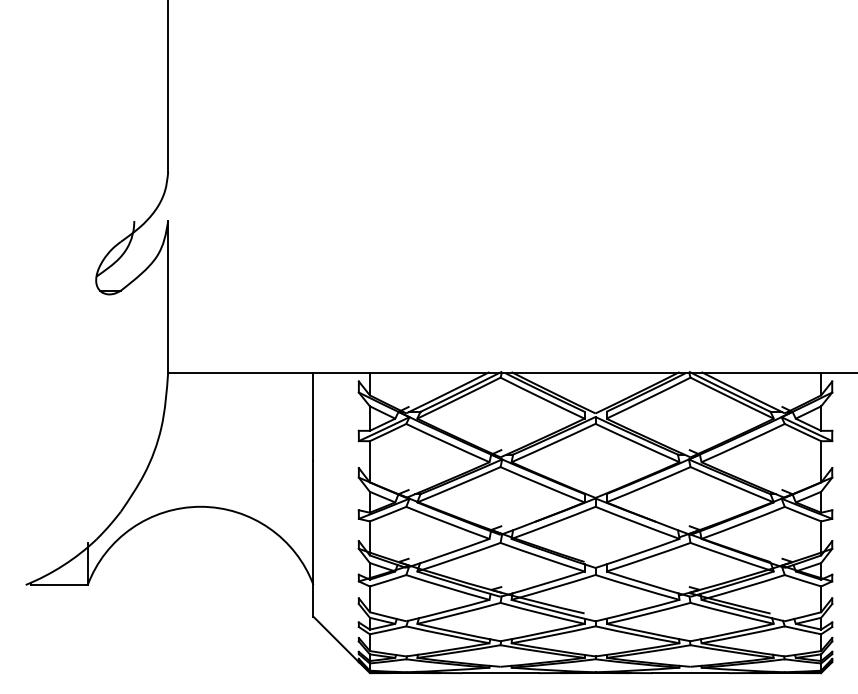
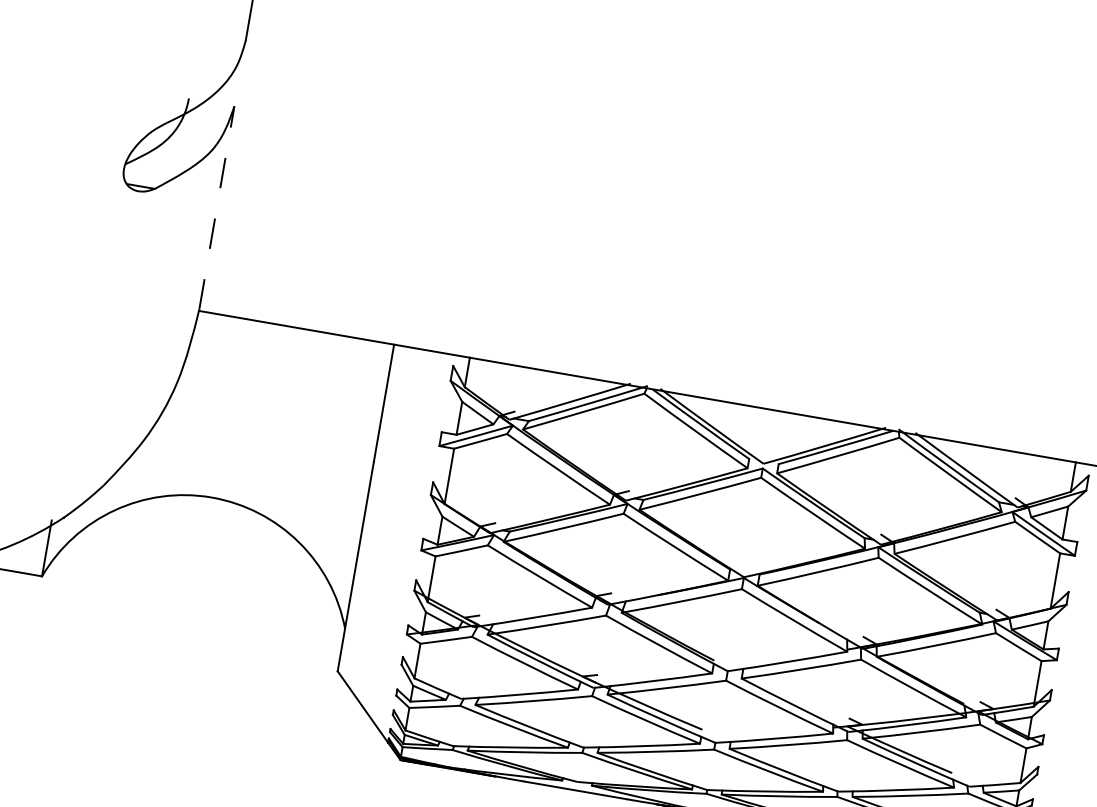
line: (168, 296) -> (217, 207), solid -> dashed

